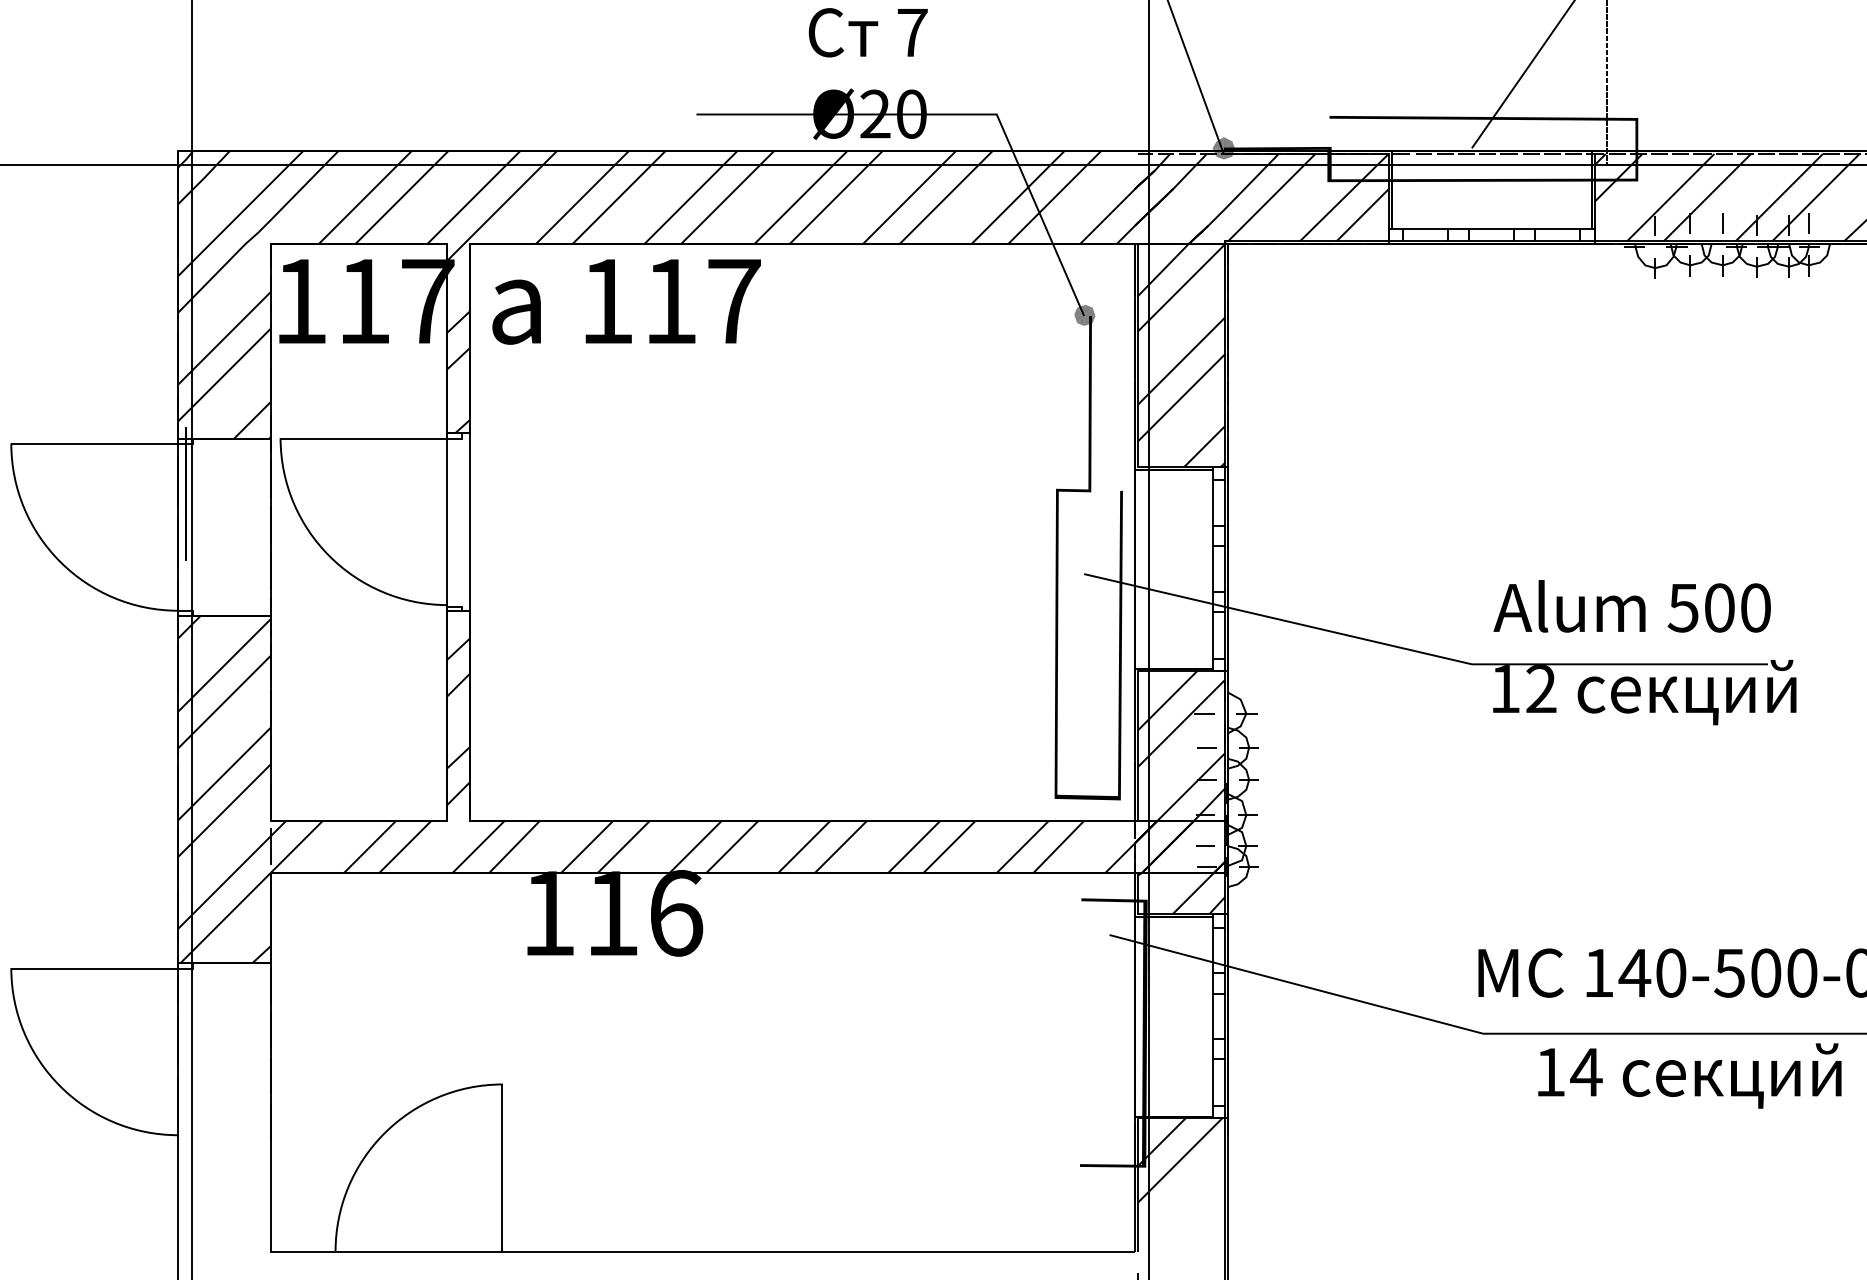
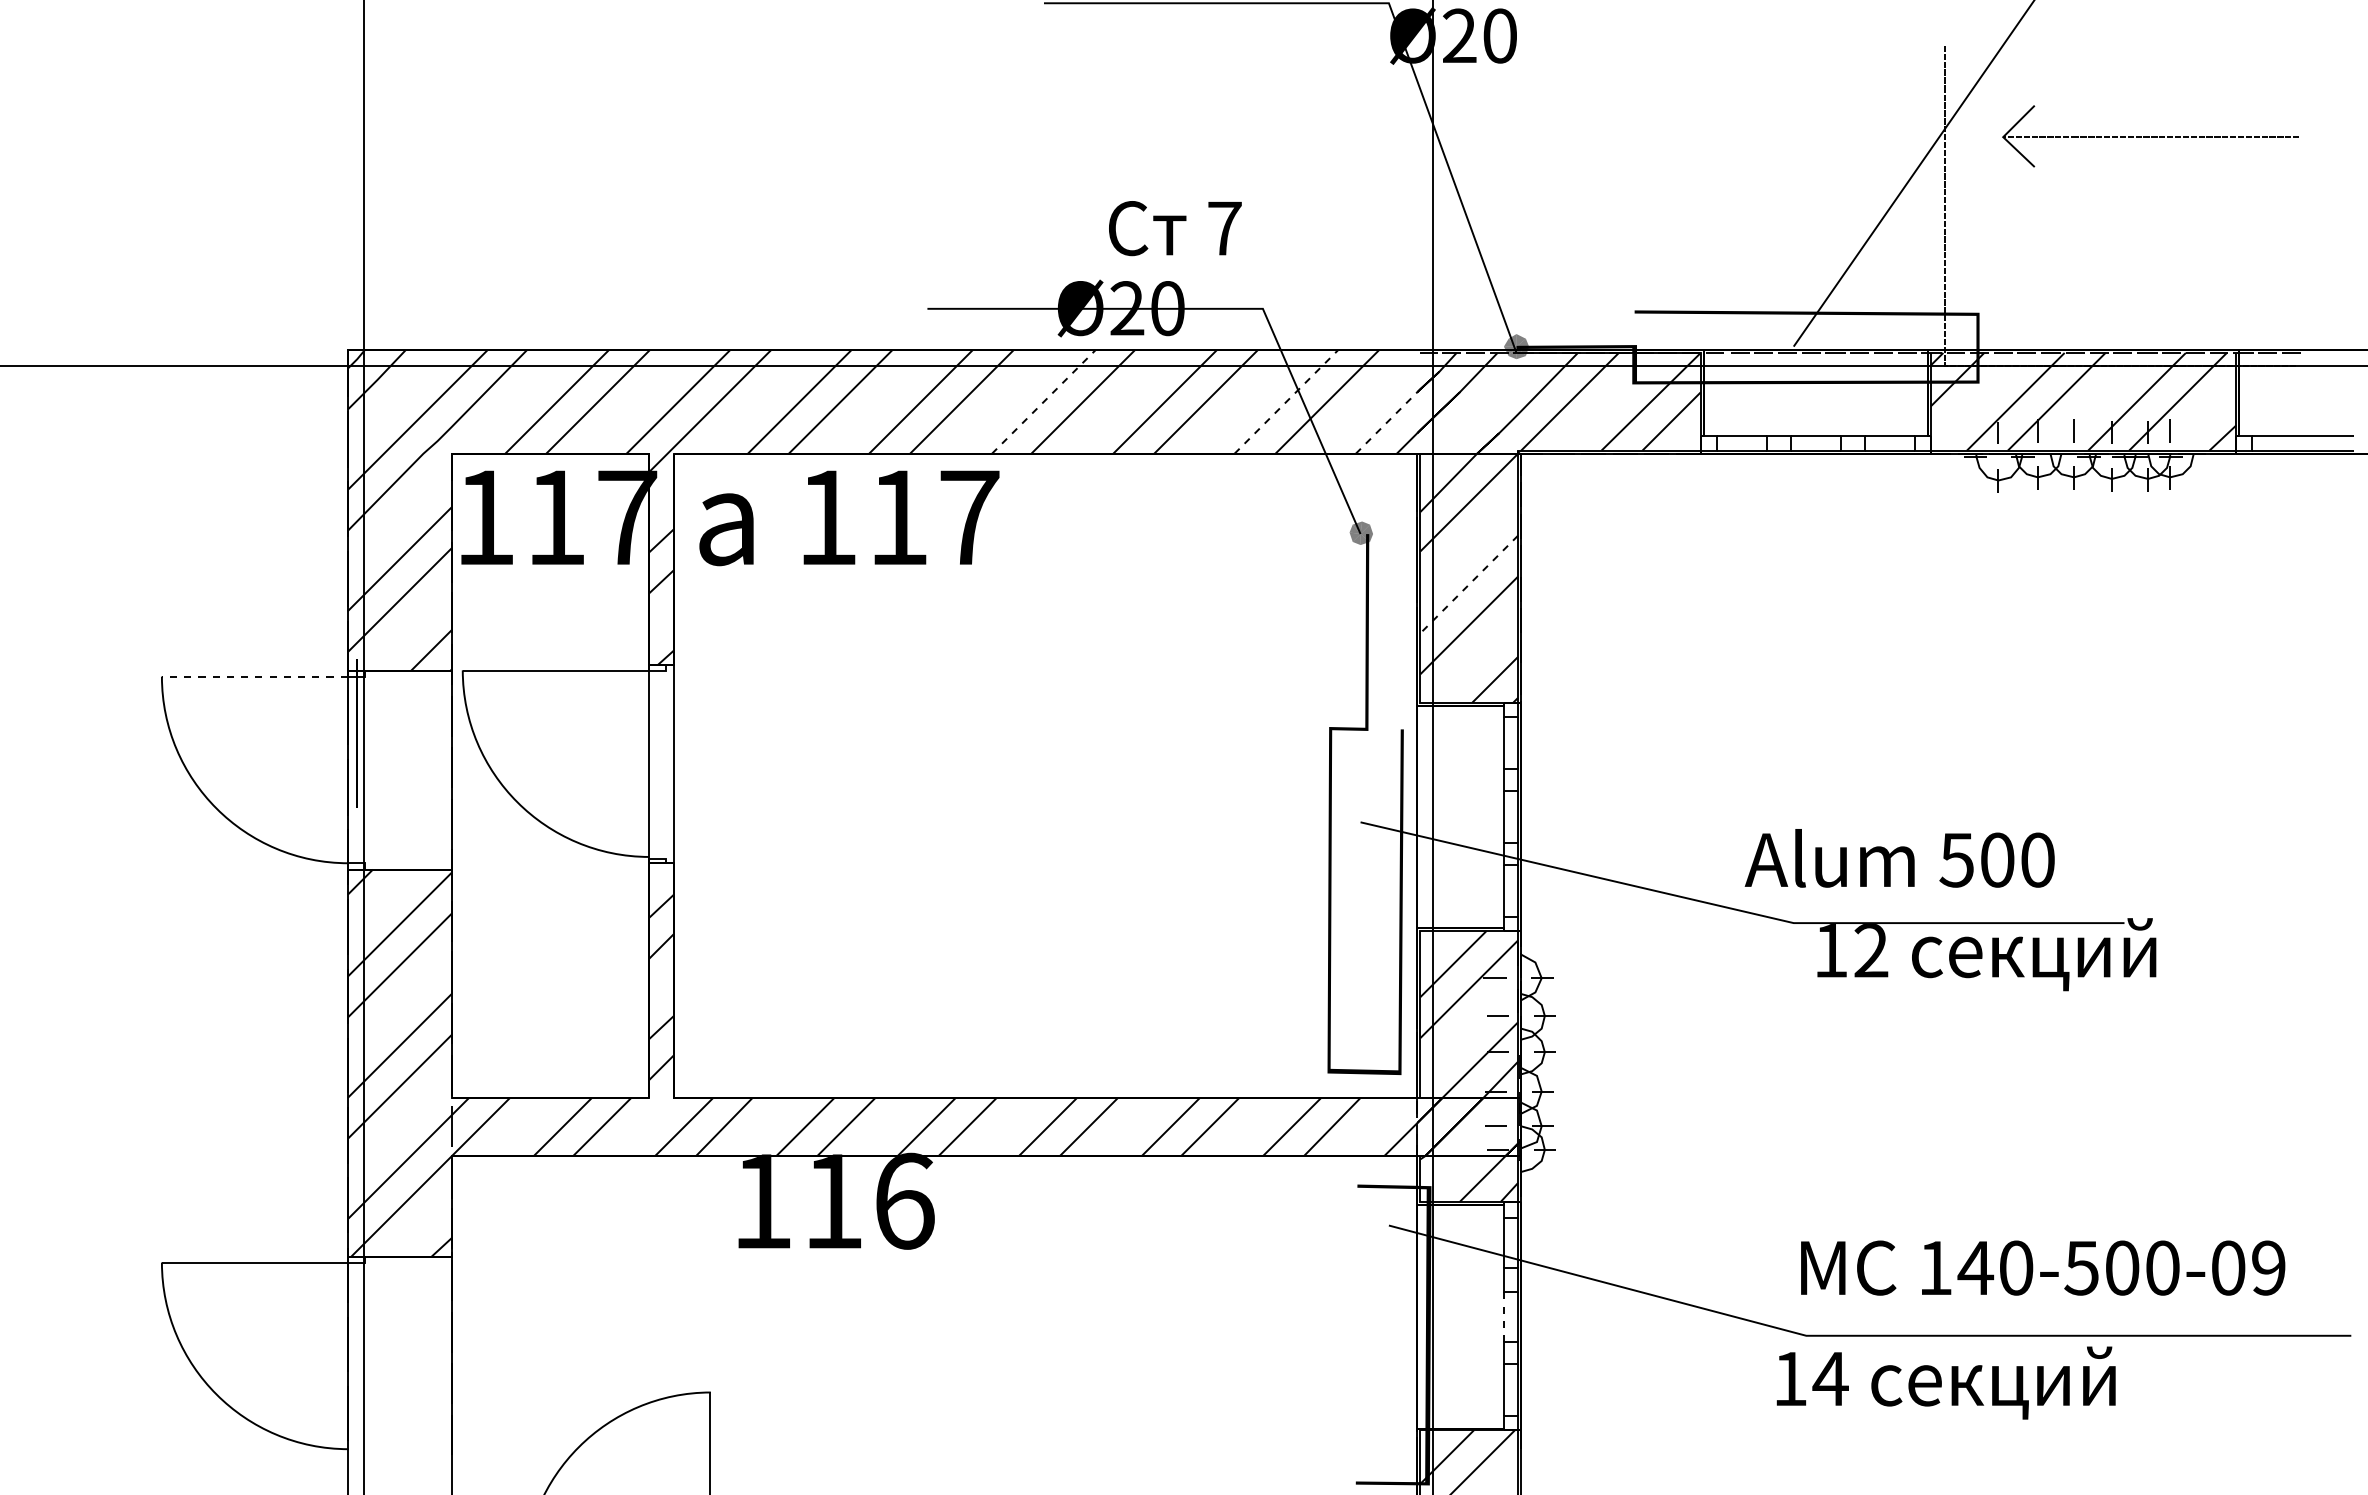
text: (868, 32) -> (1175, 228), moved
line: (800, 197) -> (1043, 401), solid -> dashed
line: (1017, 197) -> (1286, 401), solid -> dashed
line: (1107, 216) -> (1386, 422), solid -> dashed
line: (1180, 361) -> (1468, 584), solid -> dashed
line: (94, 444) -> (254, 677), solid -> dashed
text: (1631, 606) -> (1899, 858), moved
line: (1212, 1016) -> (1503, 1316), solid -> dashed
text: (1689, 1075) -> (1945, 1382), moved

